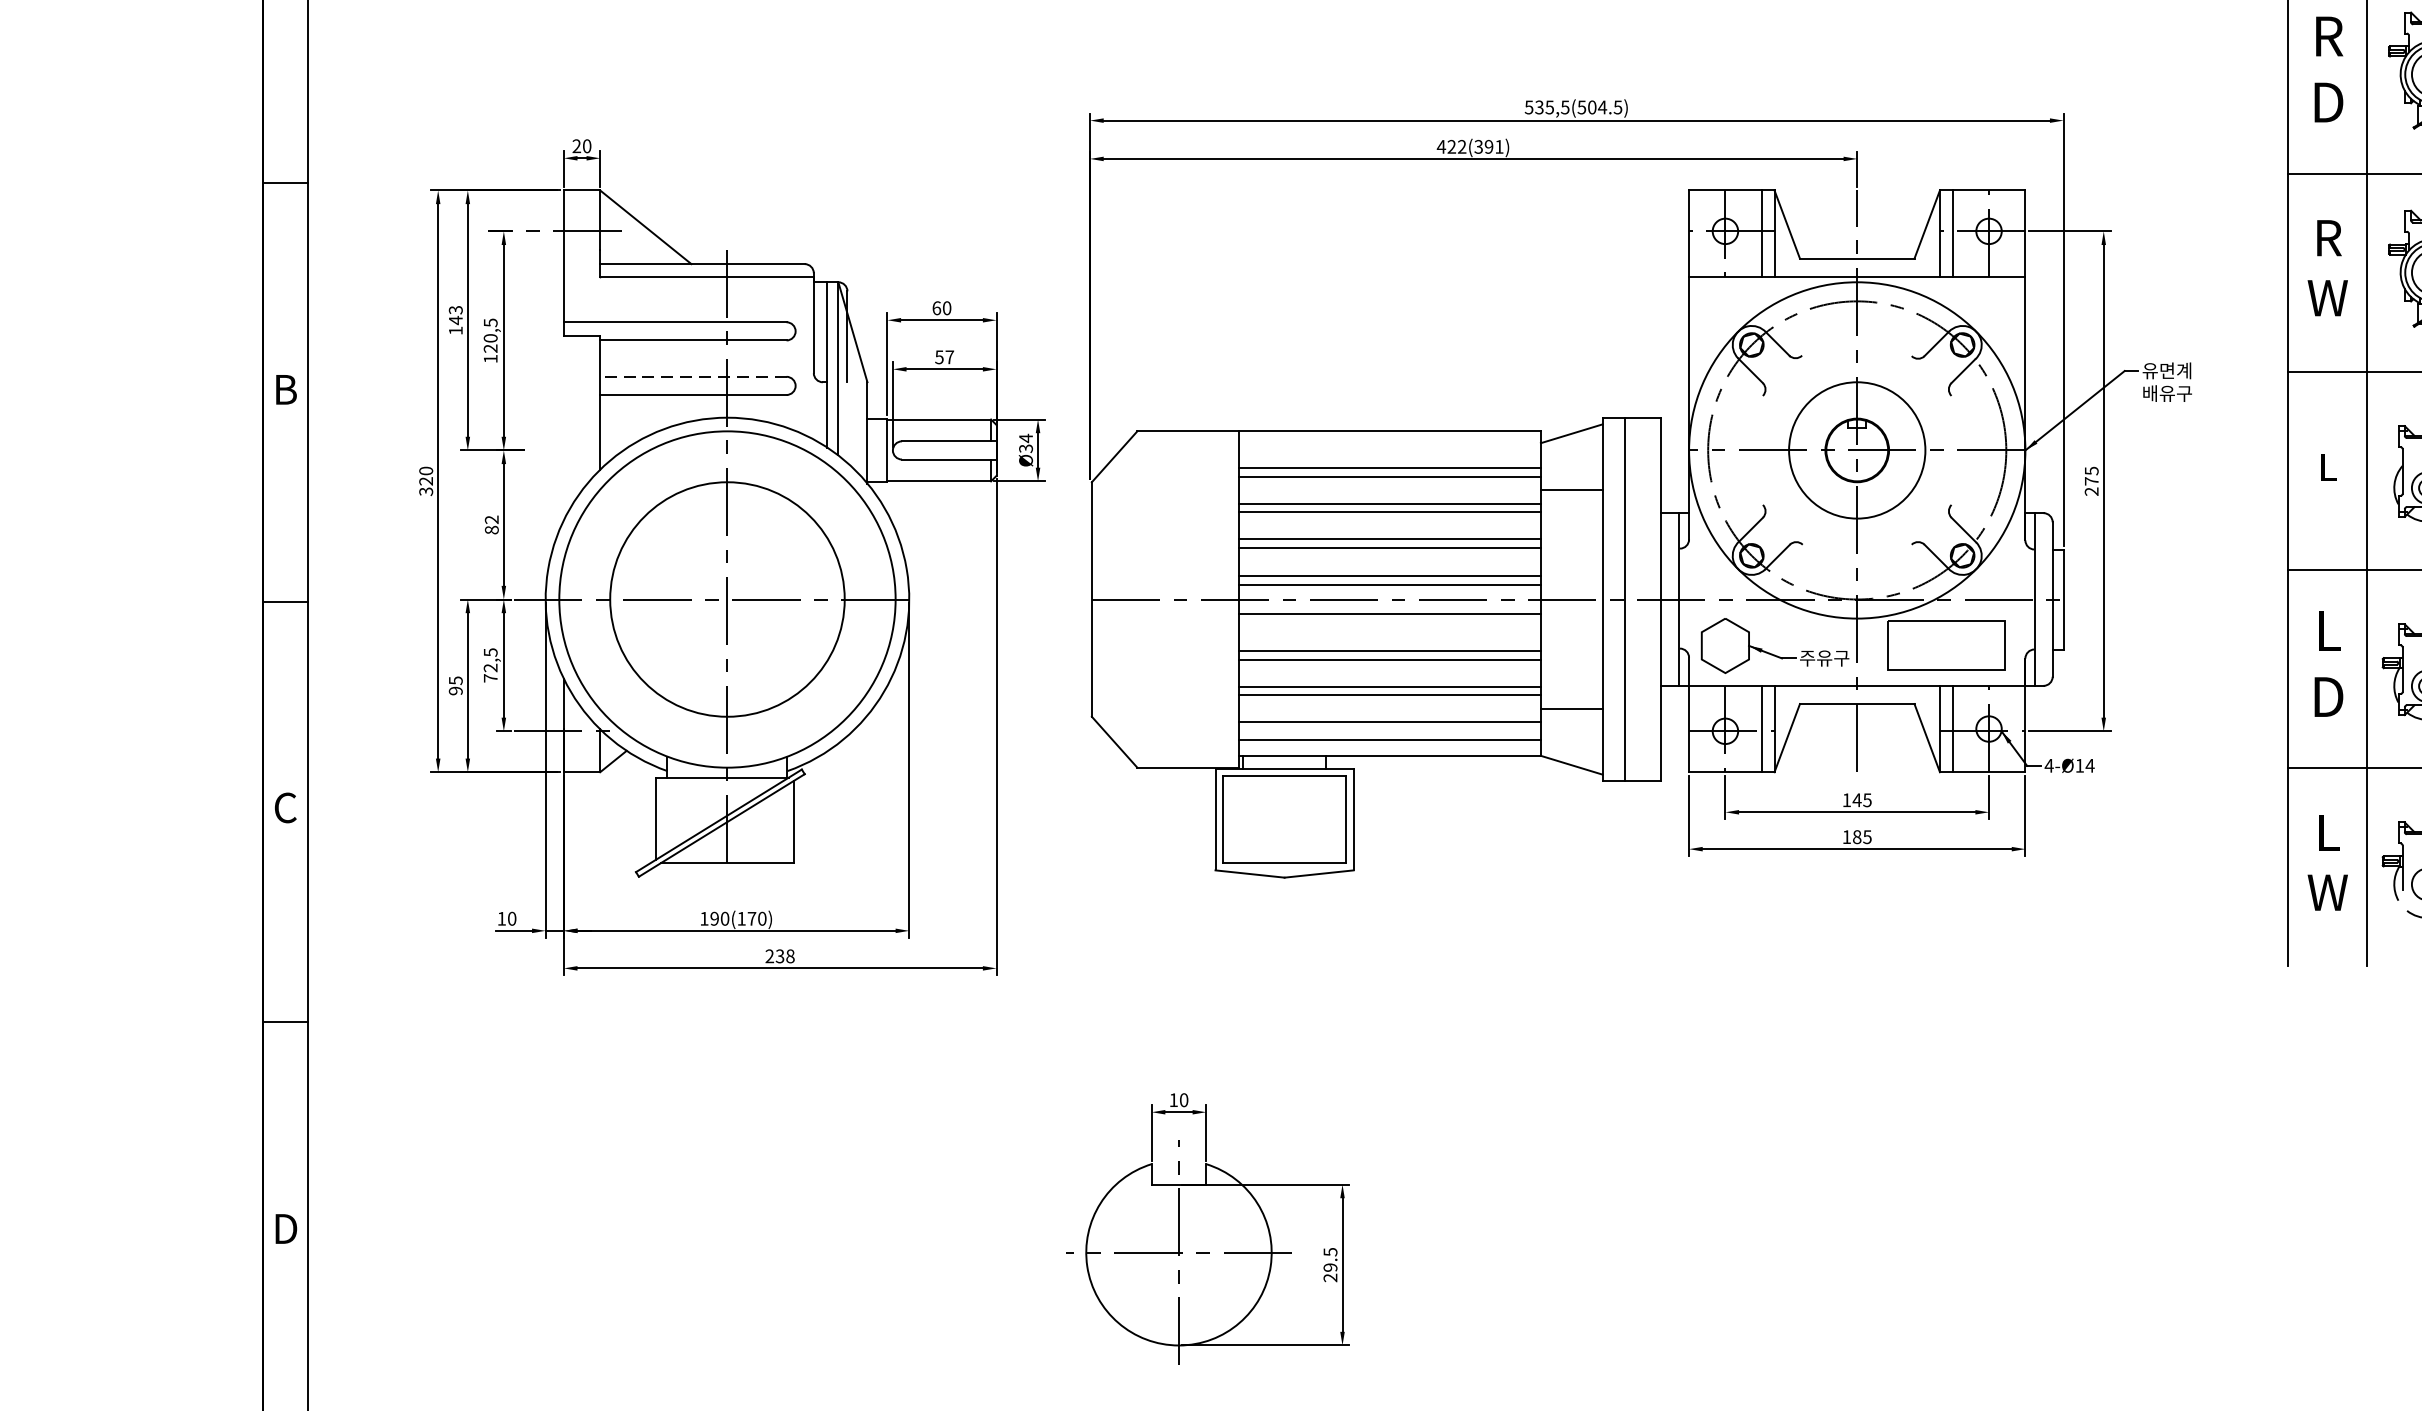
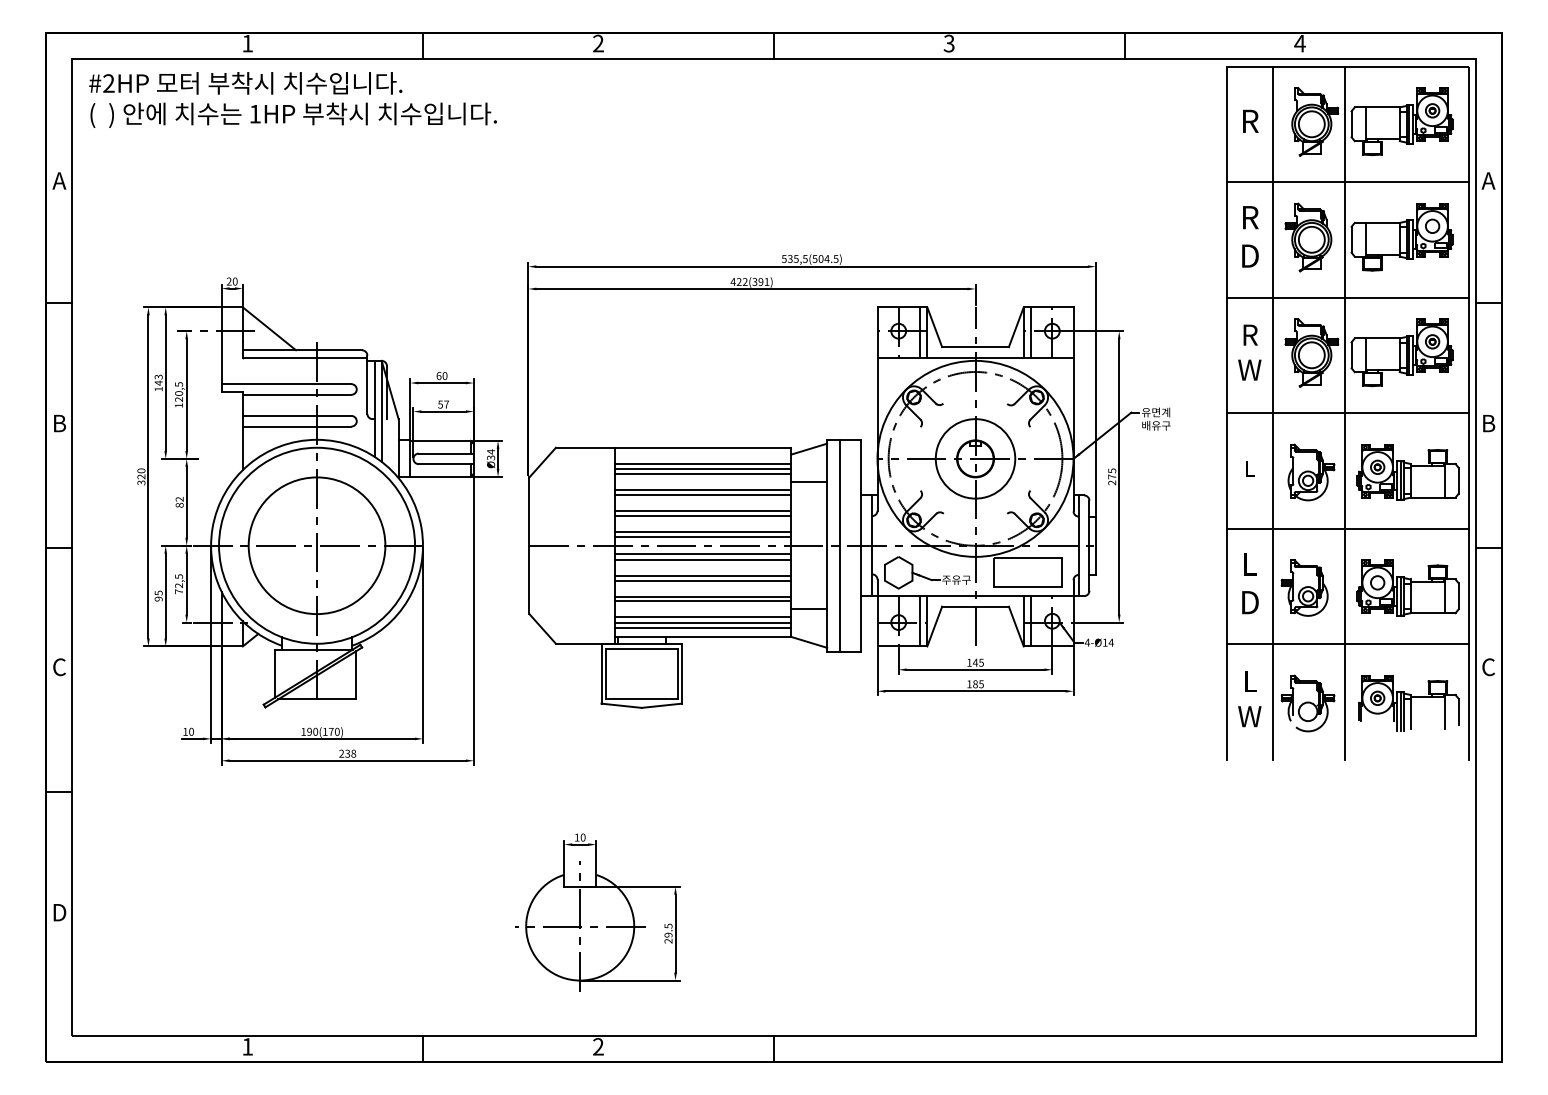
line: (692, 375) -> (296, 415), dashed -> solid
line: (1390, 458) -> (703, 463), added
line: (1390, 623) -> (703, 559), added
line: (1390, 731) -> (703, 622), added

